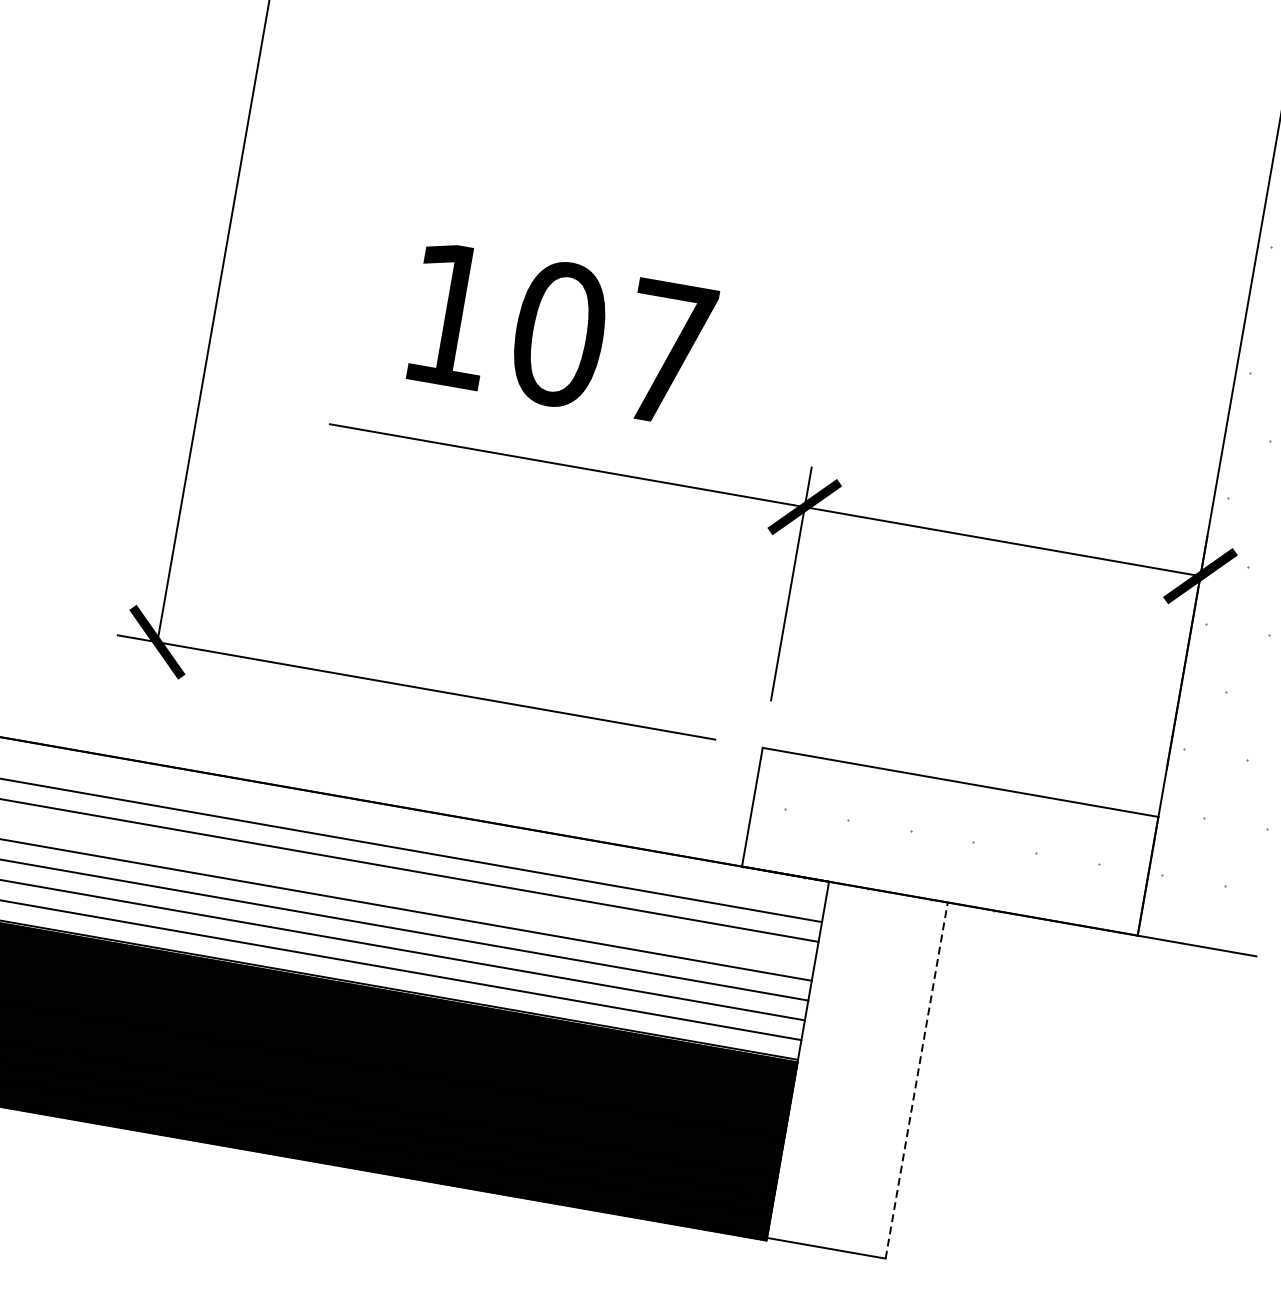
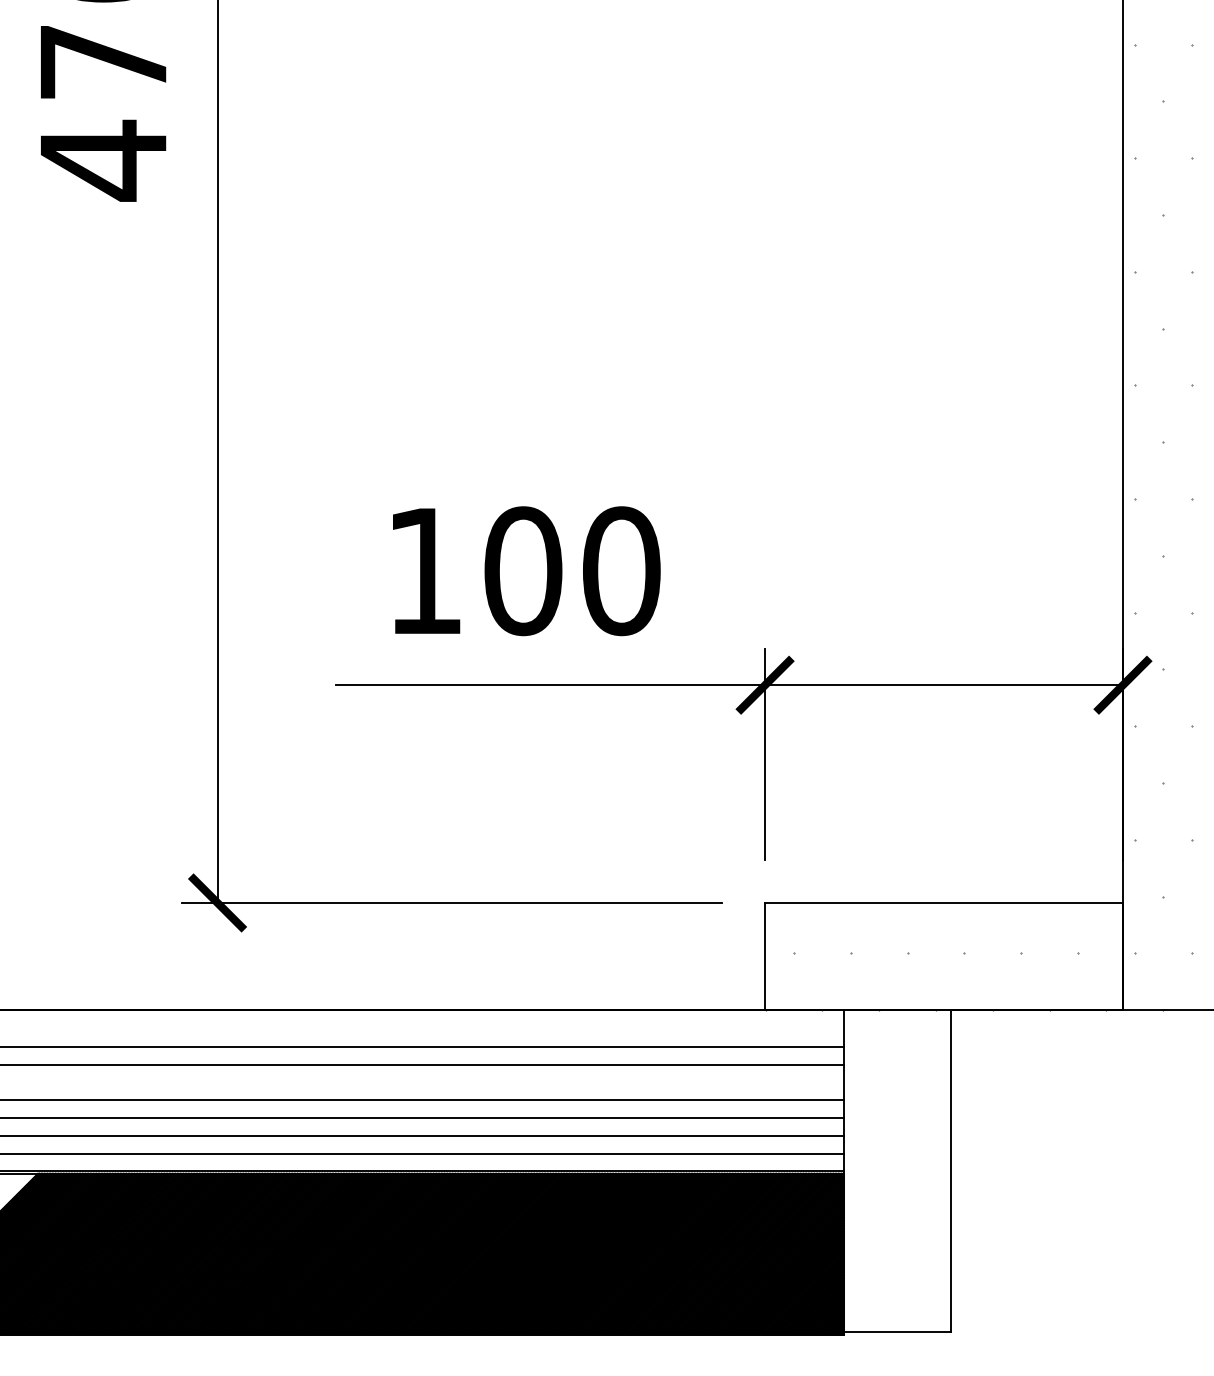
text: (667, 353) -> (621, 571), 107 -> 100
line: (917, 1079) -> (951, 1170), dashed -> solid

